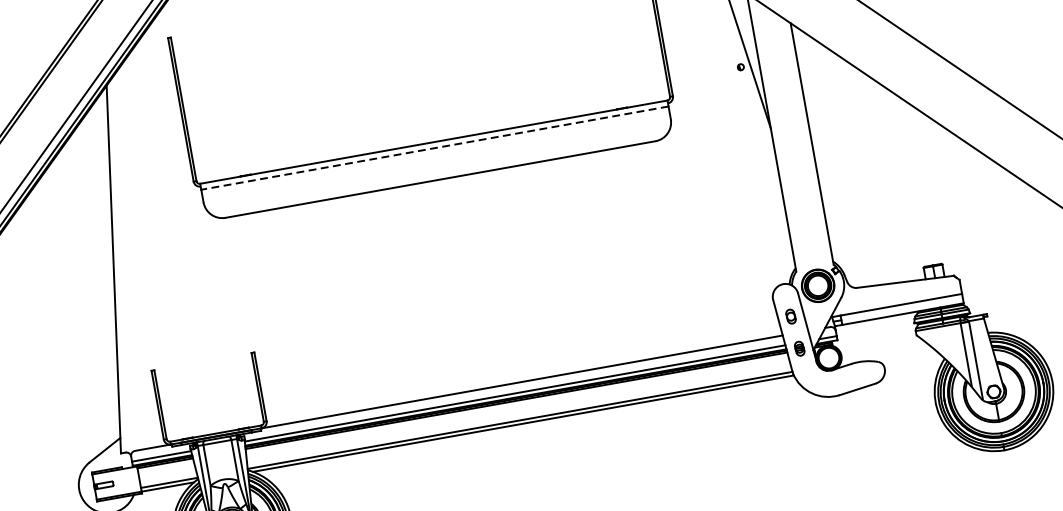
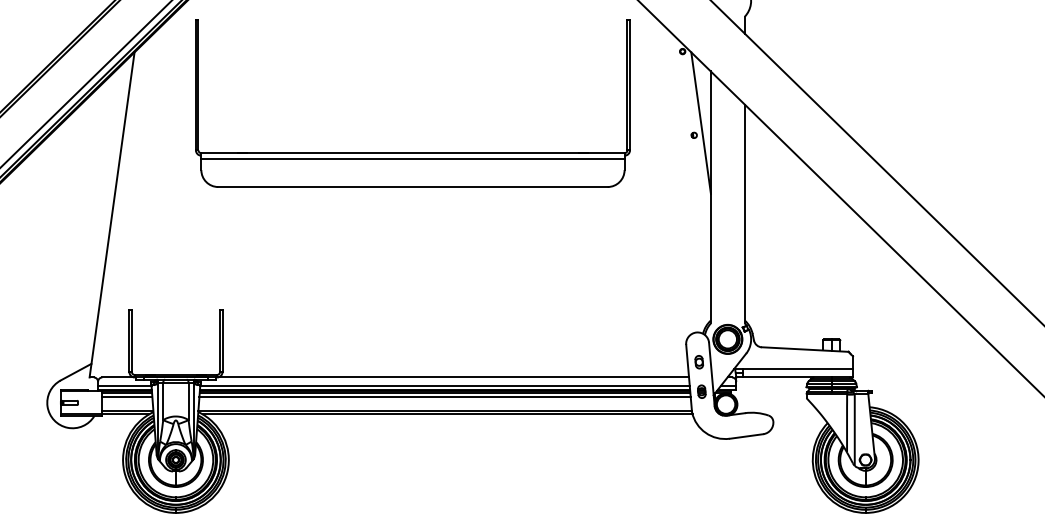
line: (434, 148) -> (412, 158), dashed -> solid
line: (516, 404) -> (444, 396), added
line: (165, 467) -> (126, 396), added

